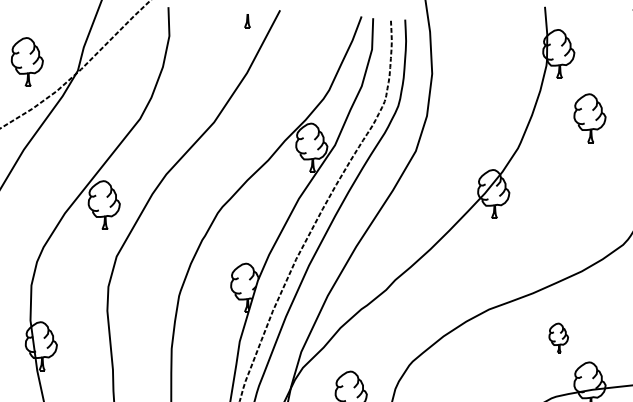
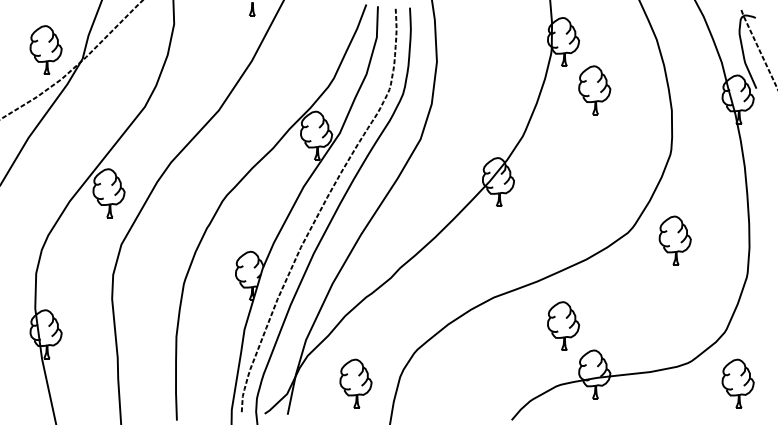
part: (26, 61) -> (45, 49), moved
part: (589, 118) -> (594, 90), moved
part: (558, 337) -> (563, 325), size x1.67

